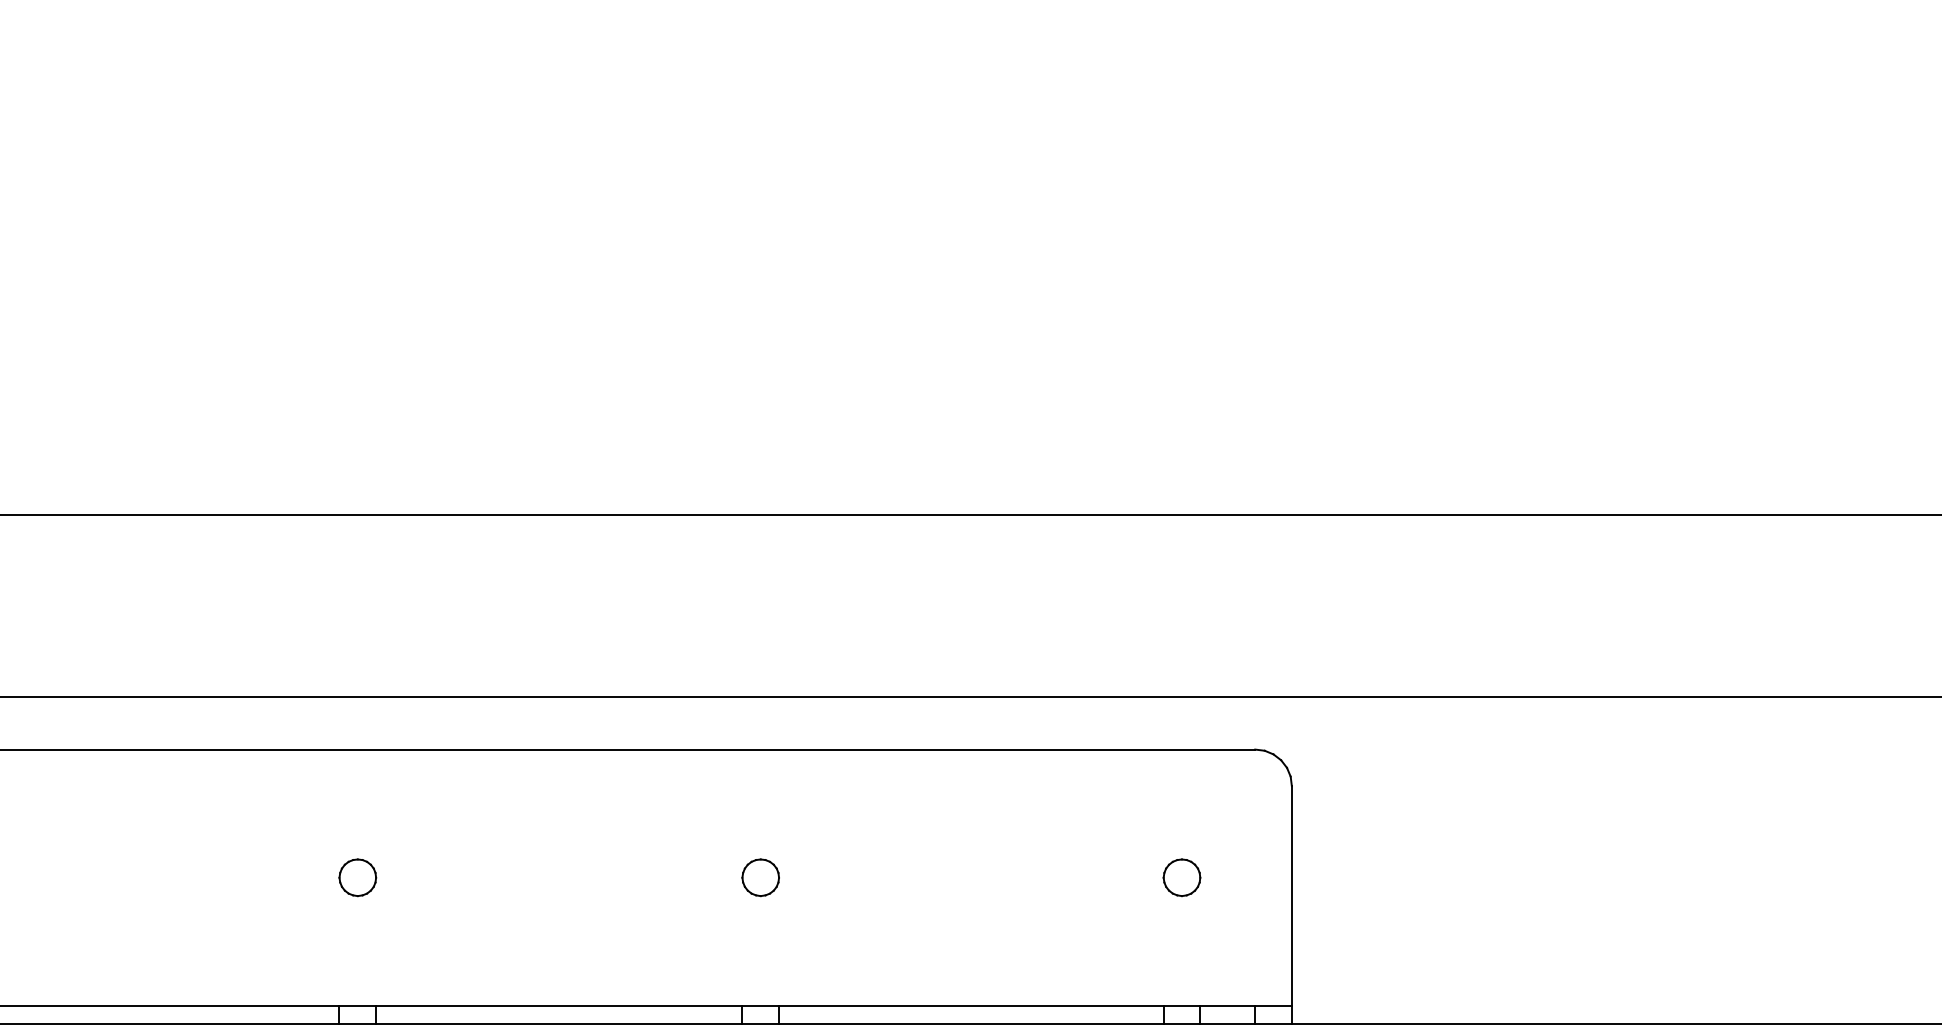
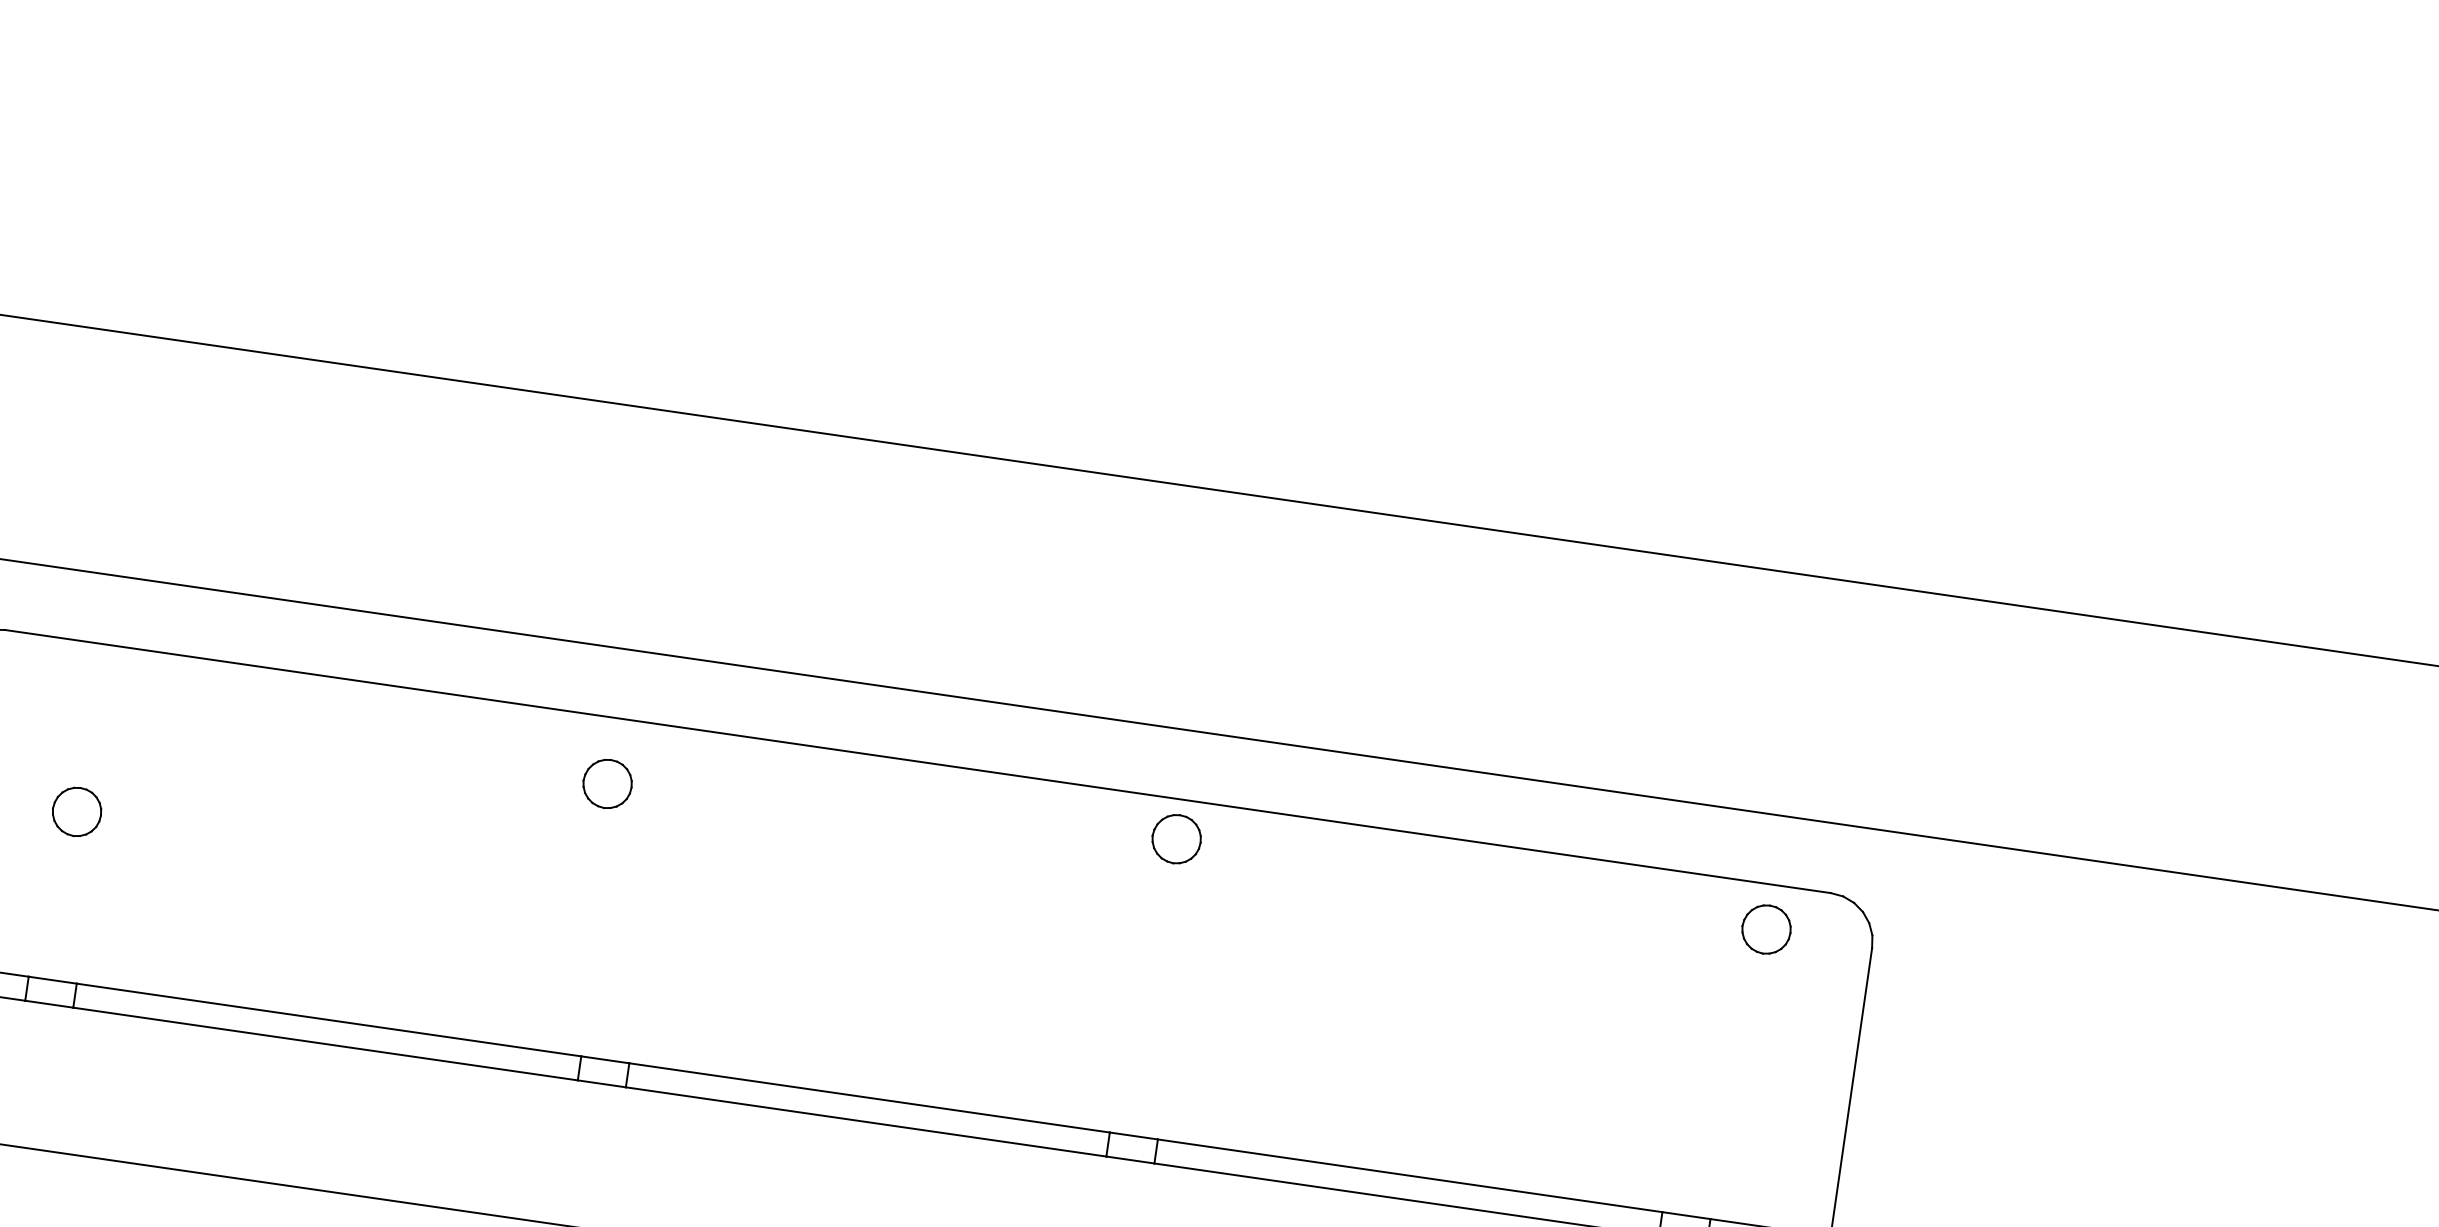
part: (357, 877) -> (607, 783), moved
part: (760, 877) -> (1176, 838), moved
part: (1181, 877) -> (1765, 929), moved

